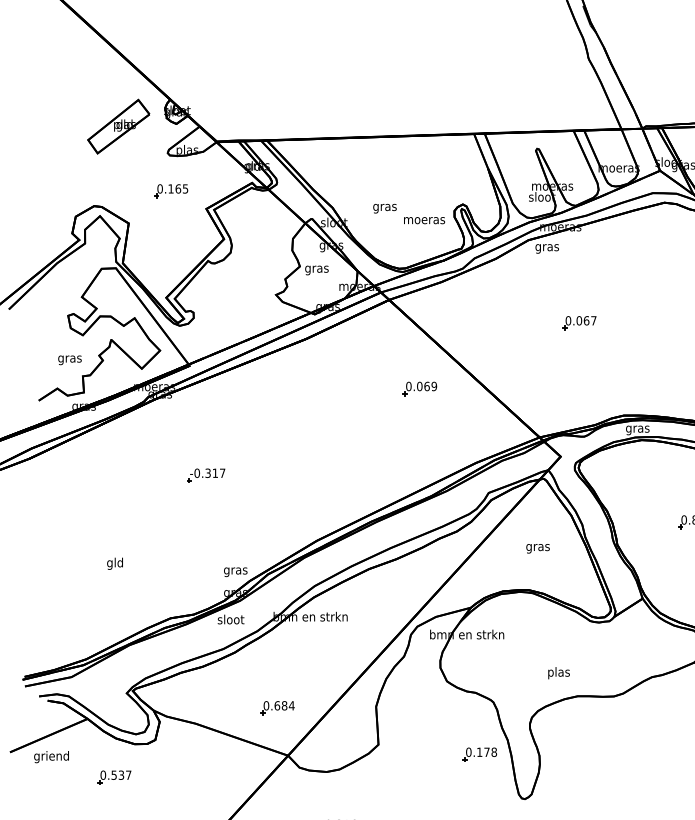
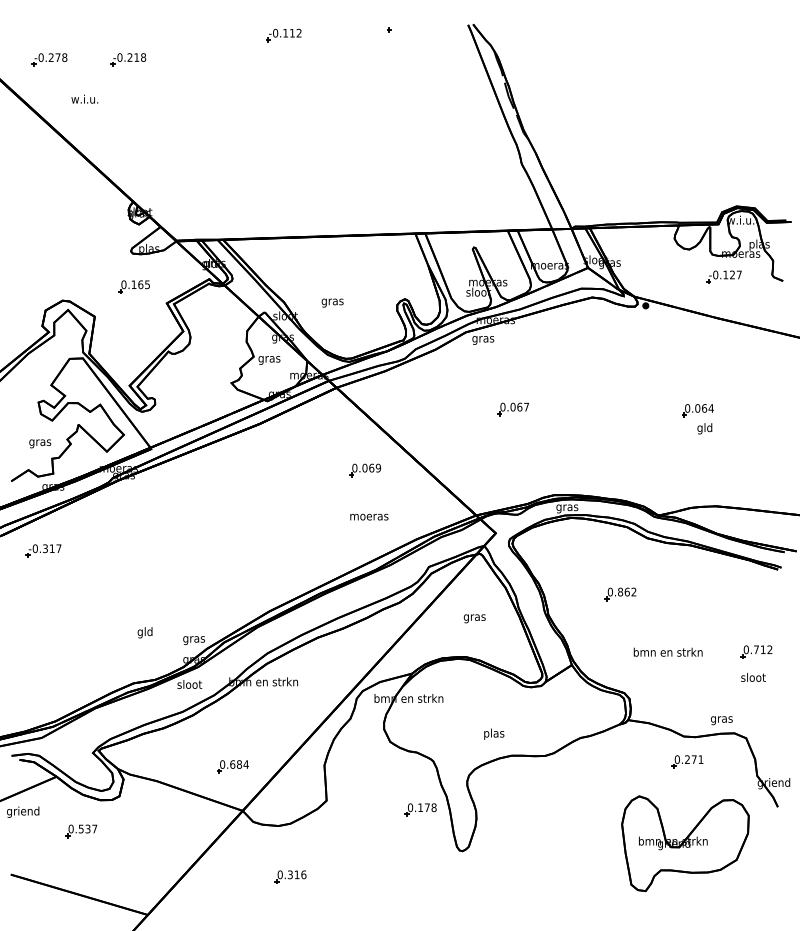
part: (118, 126) -> (85, 226), removed
text: (424, 219) -> (369, 516), moved
part: (205, 475) -> (43, 550), moved
text: (114, 563) -> (144, 632), moved

